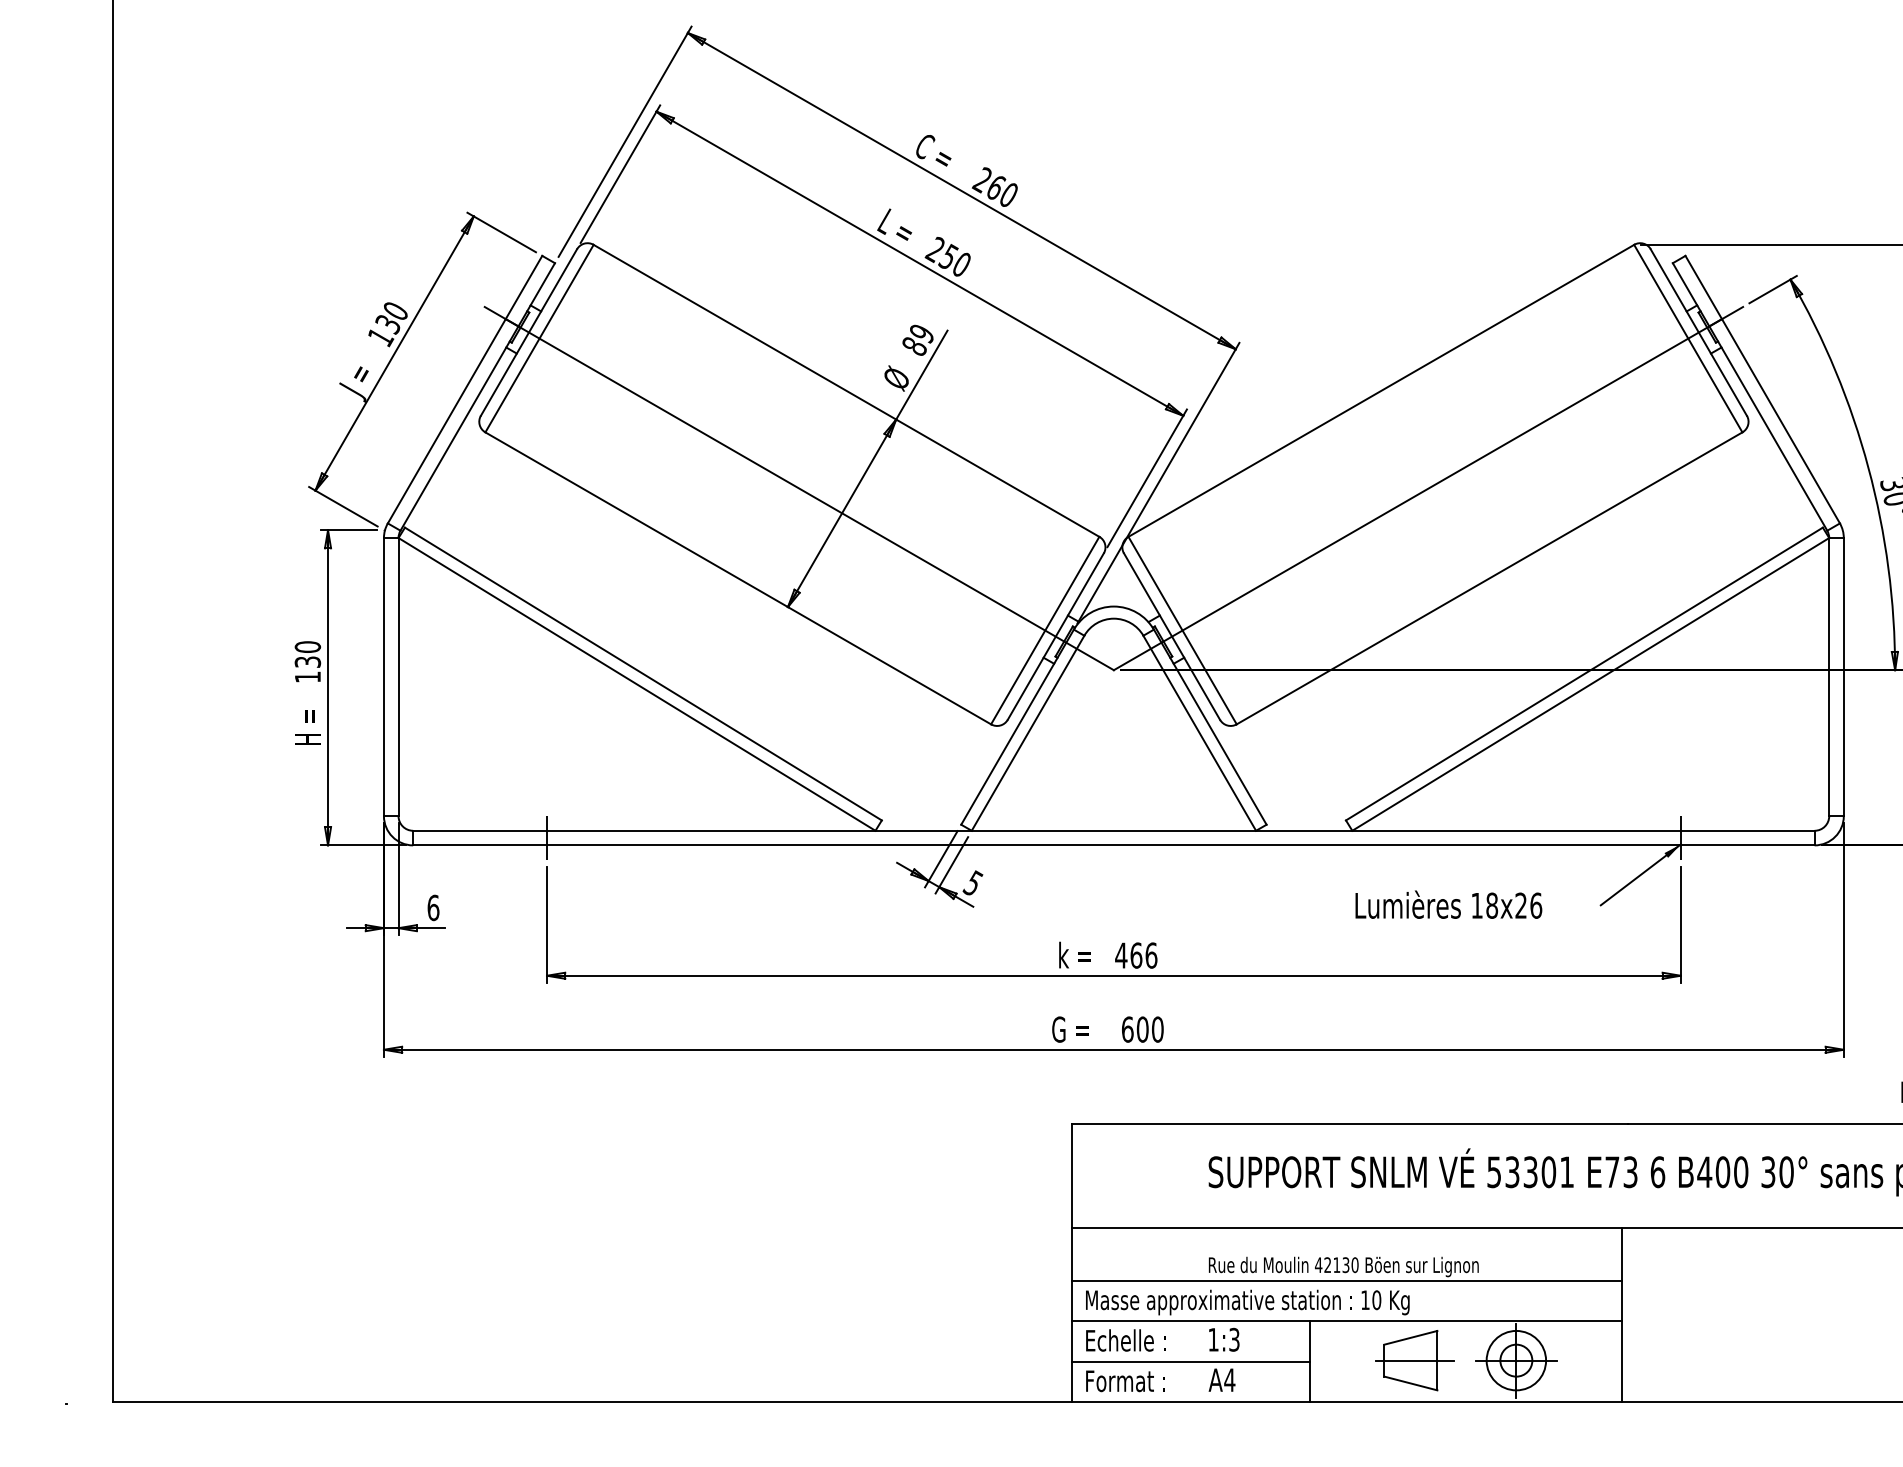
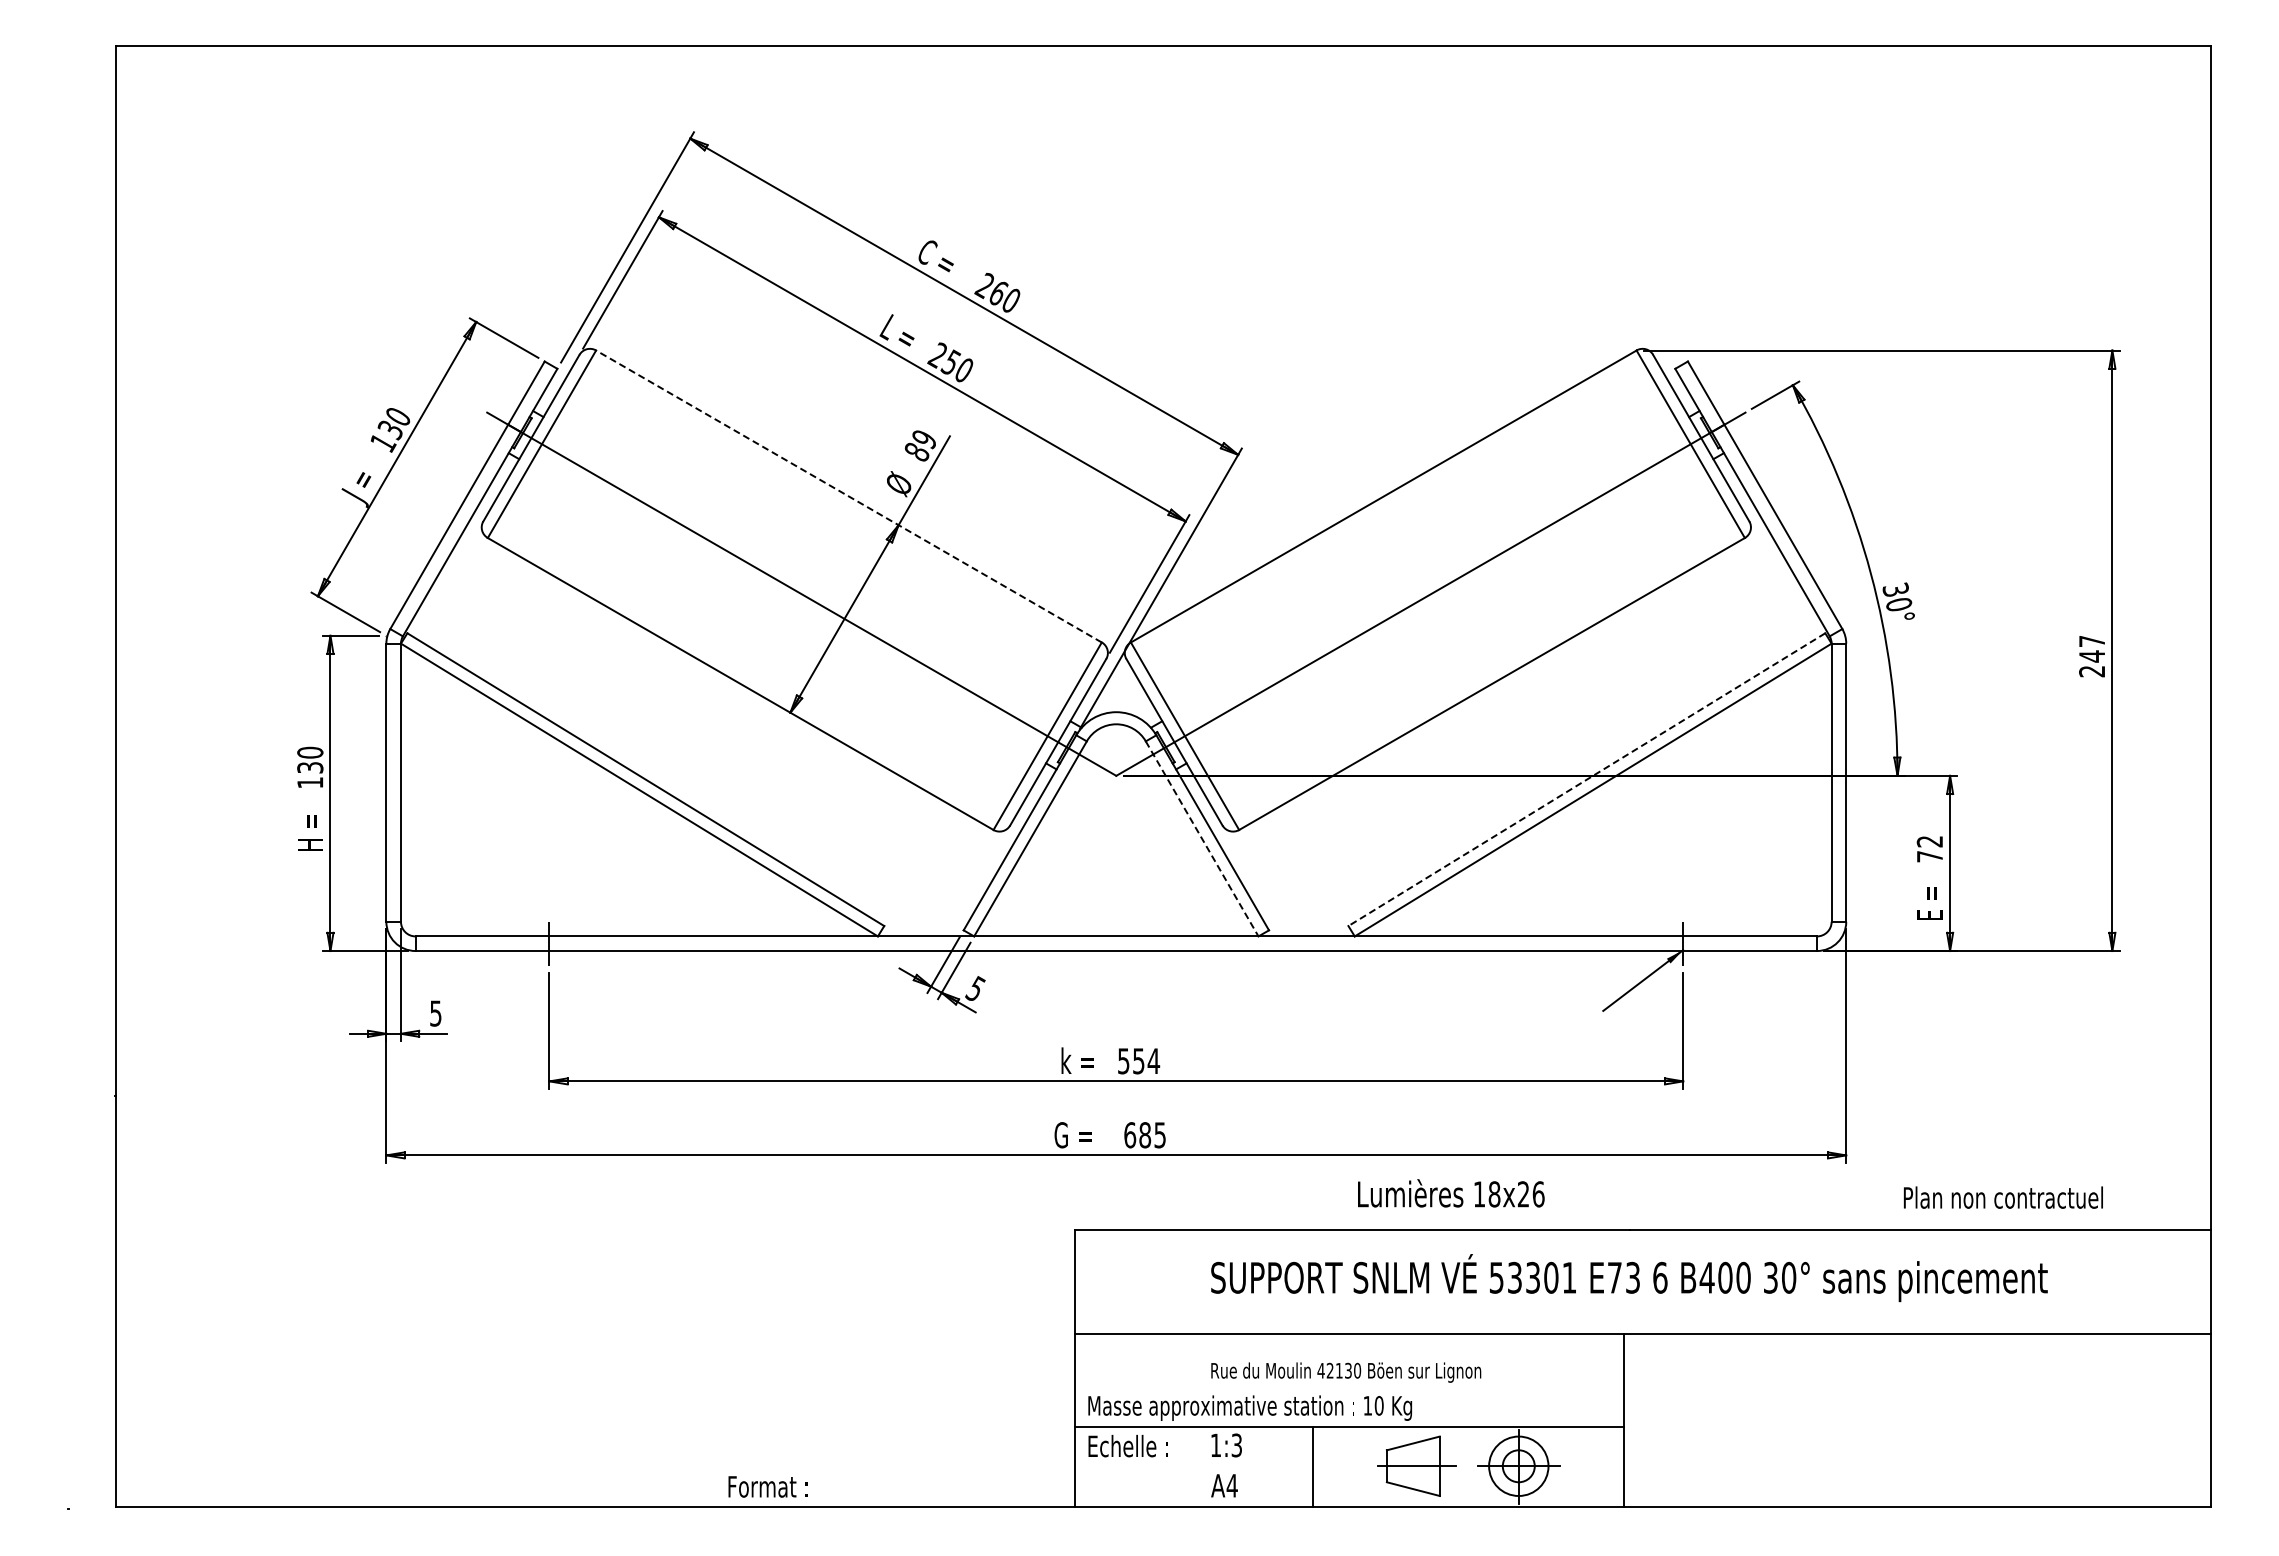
line: (846, 390) -> (848, 496), solid -> dashed
line: (1584, 673) -> (1586, 779), solid -> dashed
line: (1200, 732) -> (1202, 838), solid -> dashed
text: (1449, 904) -> (1451, 1193), moved
text: (433, 907) -> (435, 1013), 6 -> 5
text: (1136, 955) -> (1138, 1061), 466 -> 554
text: (1150, 1029) -> (1152, 1135), 600 -> 685
line: (1347, 1280) -> (1349, 1386), removed
line: (1191, 1361) -> (1193, 1467), removed
text: (1125, 1380) -> (767, 1486), moved

